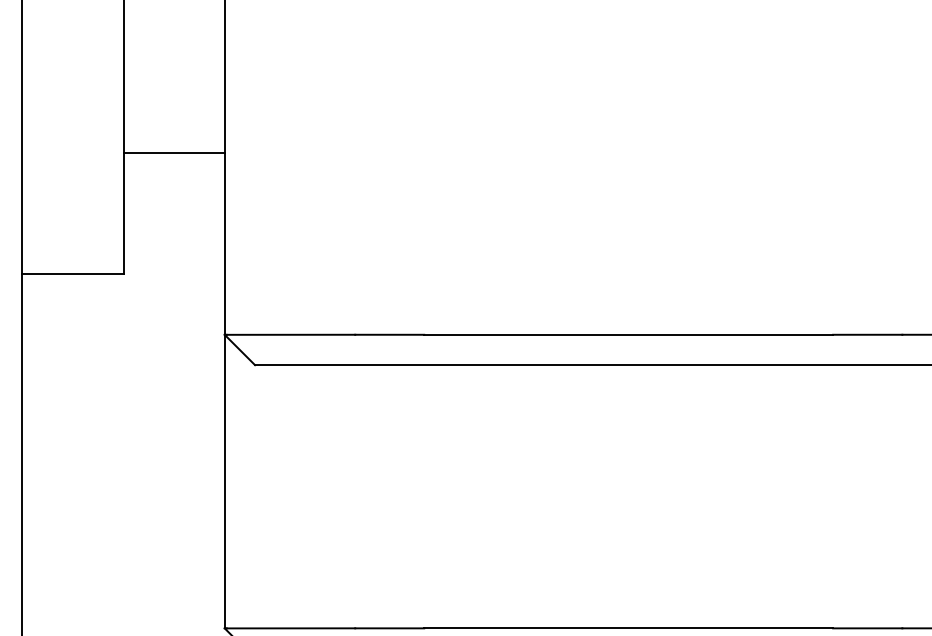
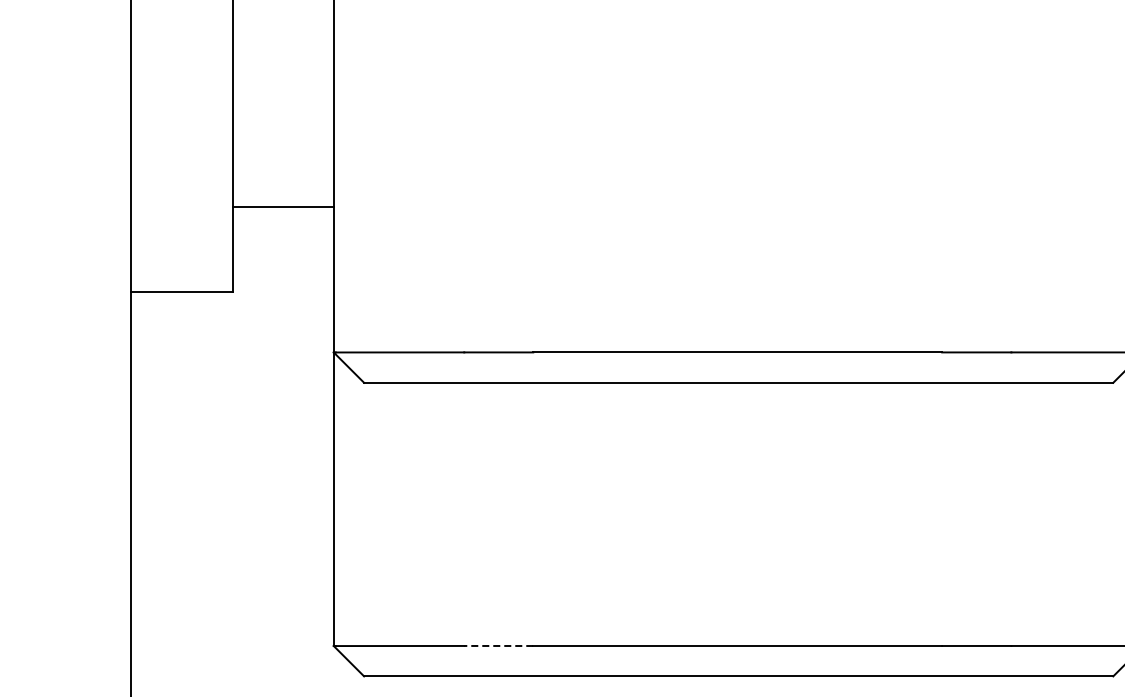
line: (173, 152) -> (282, 207), moved
line: (389, 627) -> (498, 645), solid -> dashed

